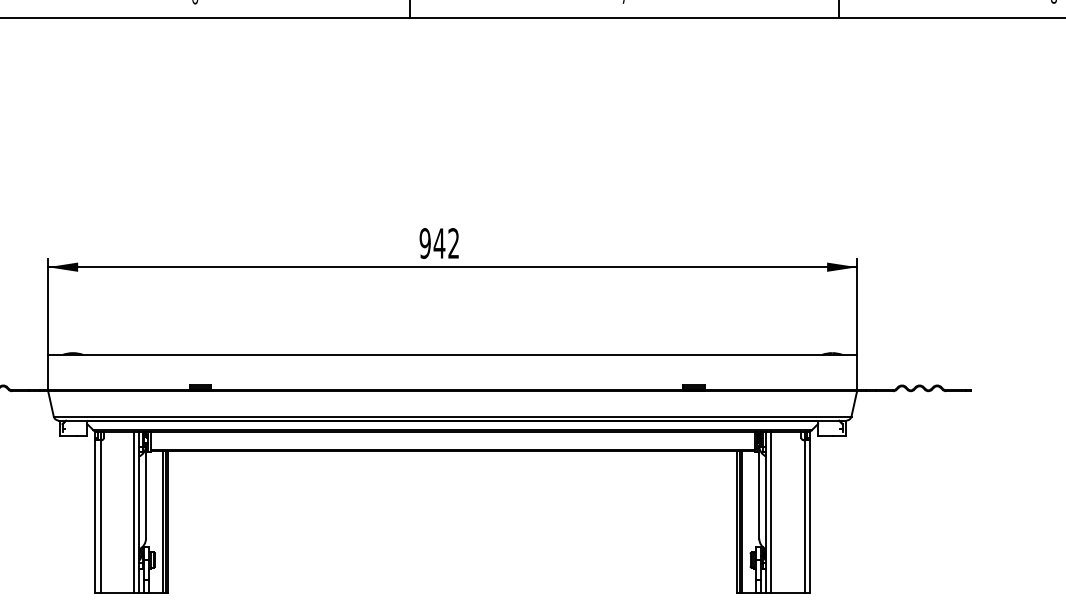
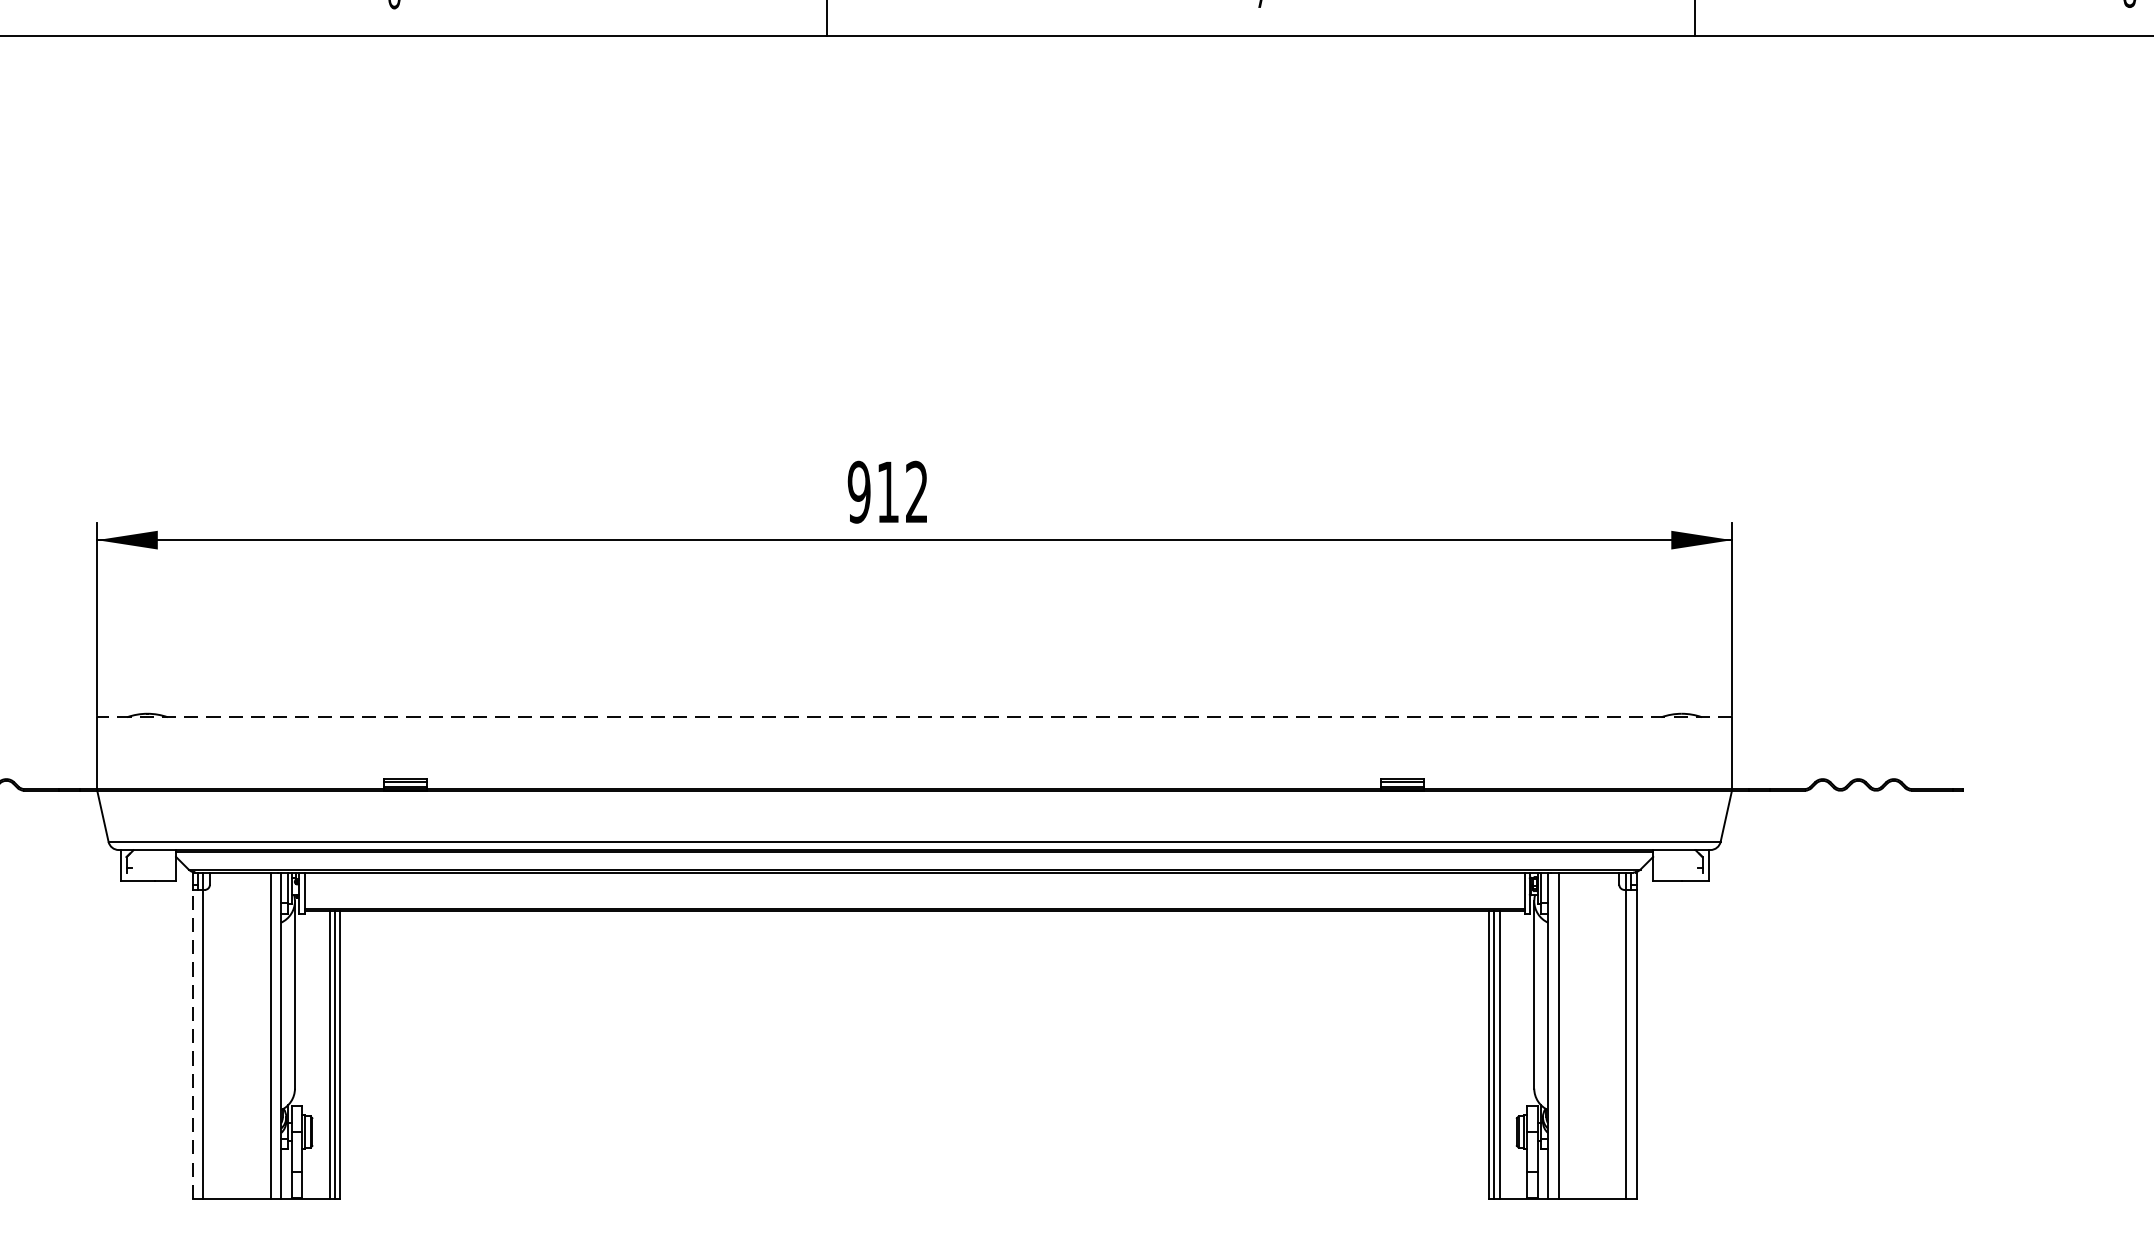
text: (439, 243) -> (888, 492), 942 -> 912
line: (452, 354) -> (914, 716), solid -> dashed
line: (95, 516) -> (192, 1043), solid -> dashed

